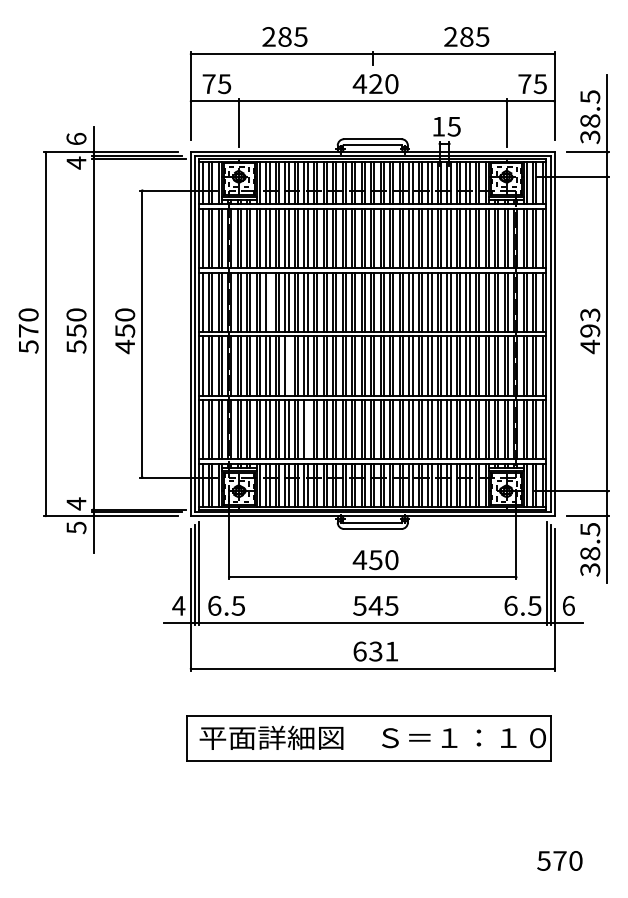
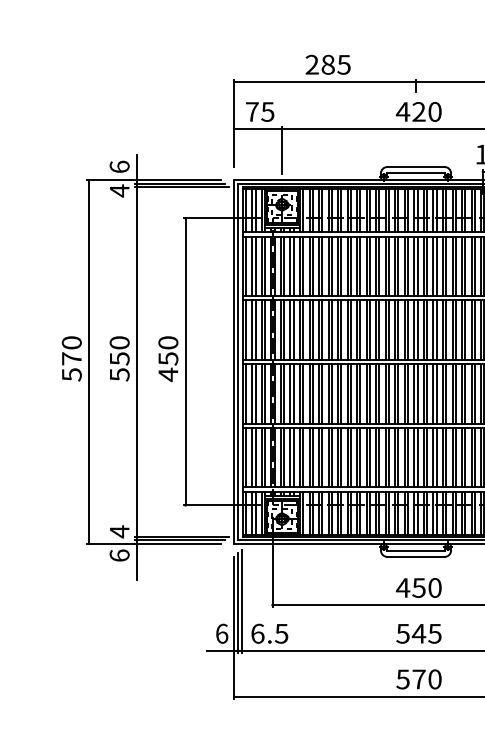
line: (269, 301) -> (312, 329), added
line: (288, 365) -> (331, 393), added
line: (307, 429) -> (350, 457), added
text: (76, 527) -> (119, 555), 5 -> 6
text: (178, 605) -> (221, 633), 4 -> 6
text: (375, 651) -> (418, 679), 631 -> 570

